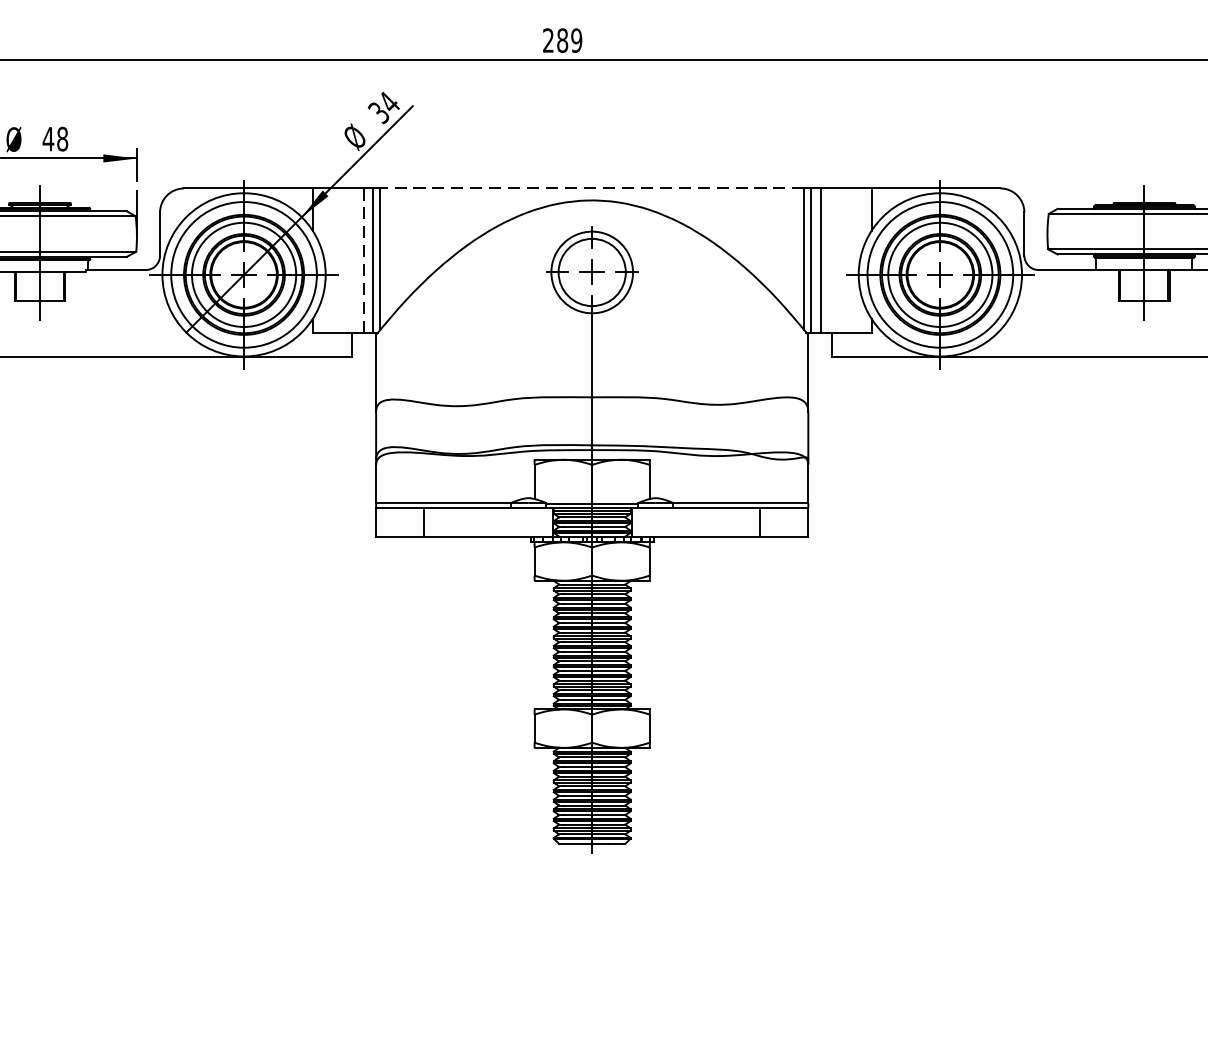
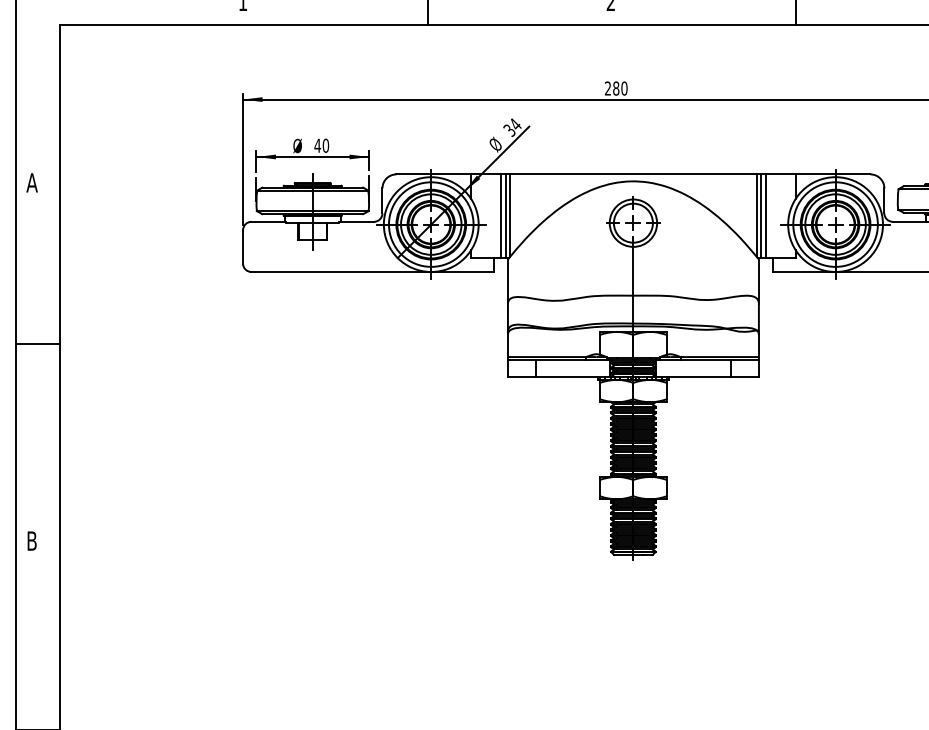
text: (576, 40) -> (624, 88), 289 -> 280
text: (61, 138) -> (325, 145), 48 -> 40
line: (590, 188) -> (632, 174), dashed -> solid
line: (363, 260) -> (500, 216), dashed -> solid

